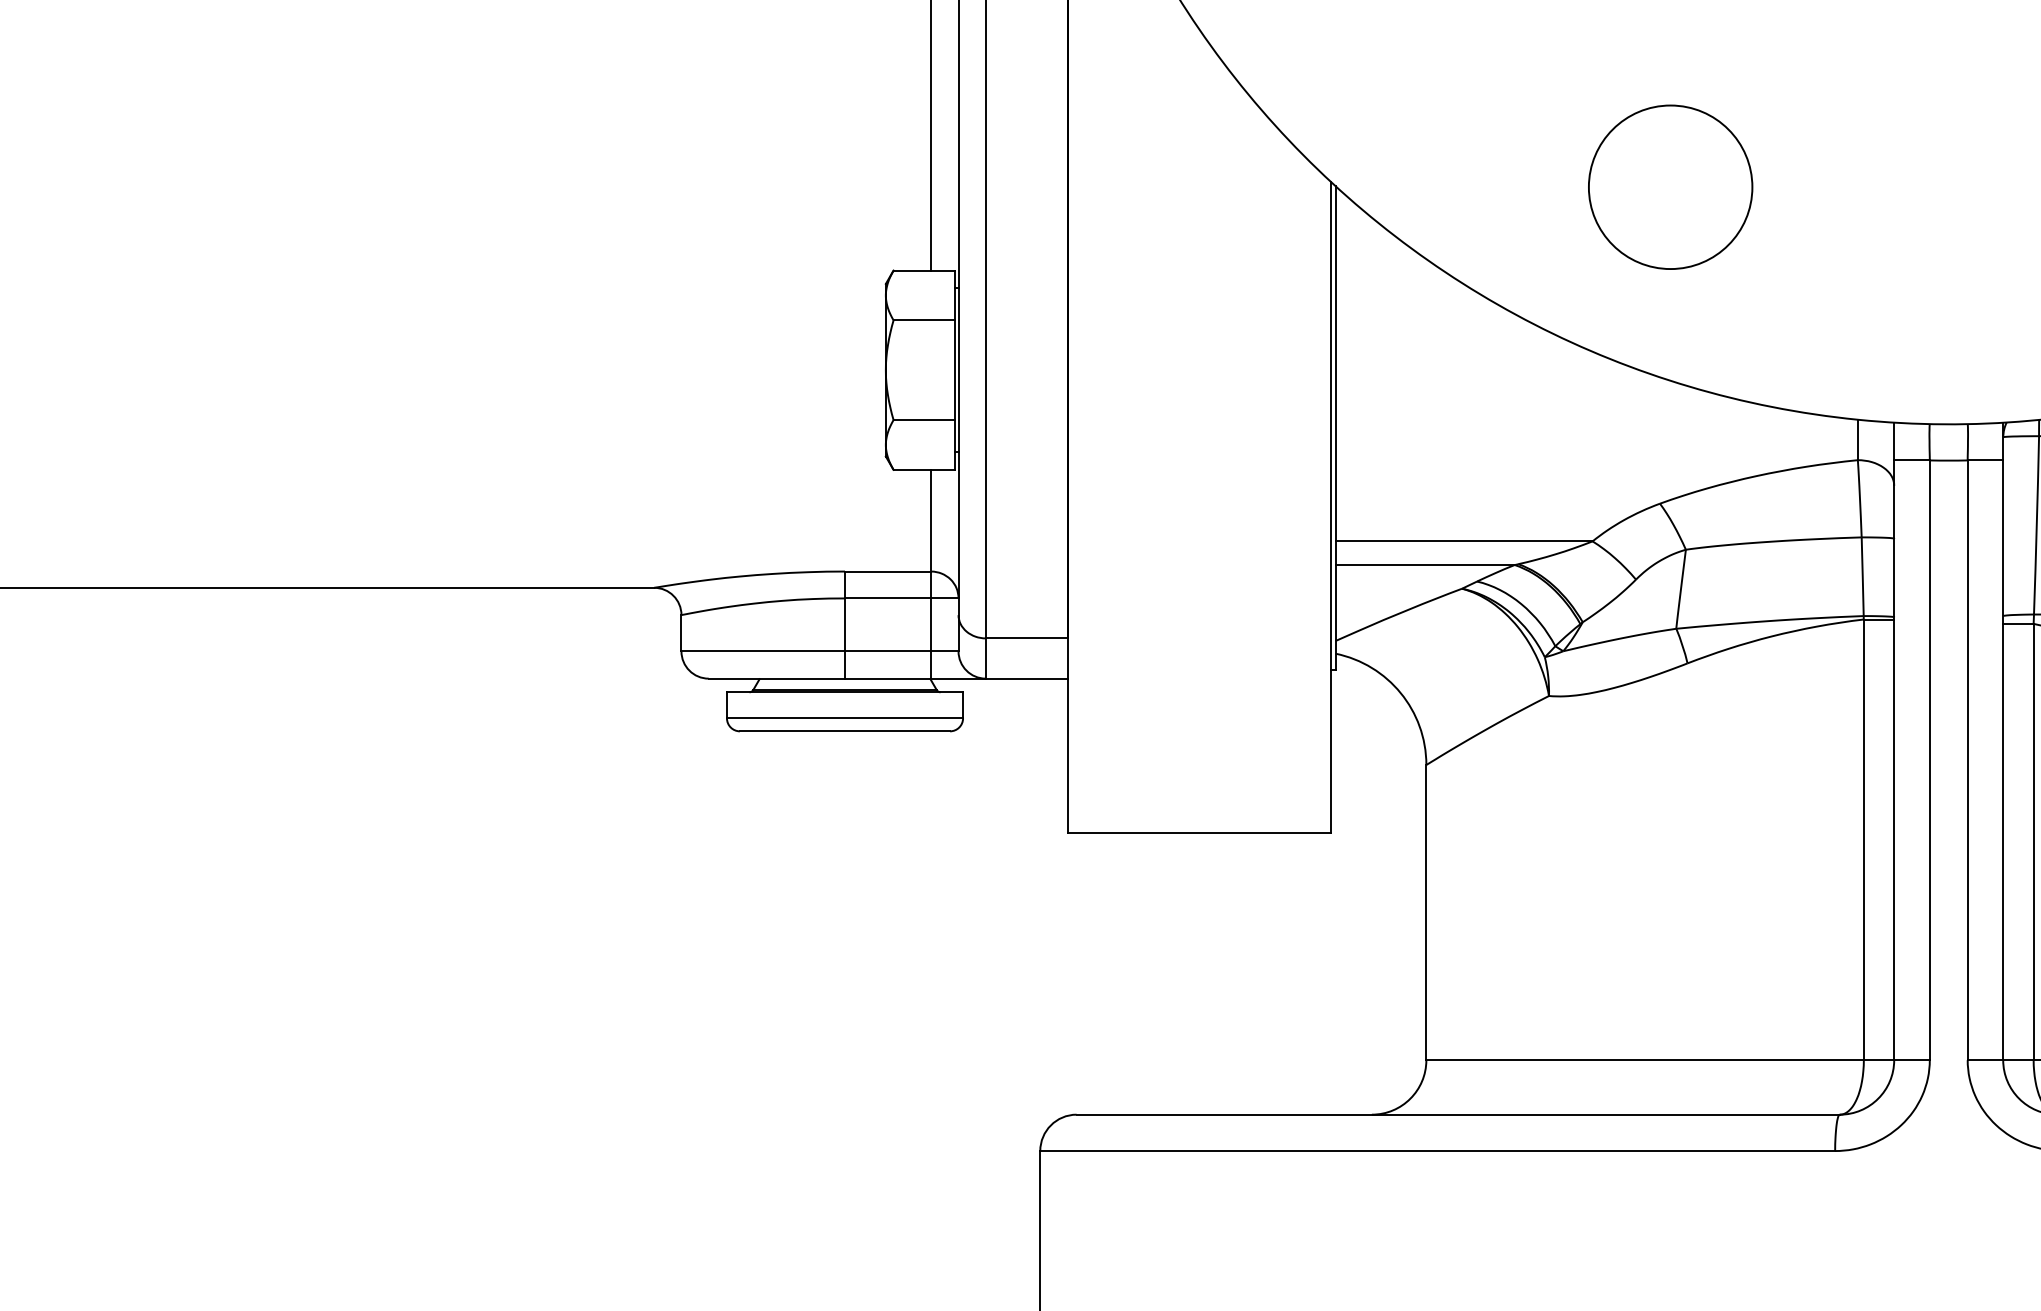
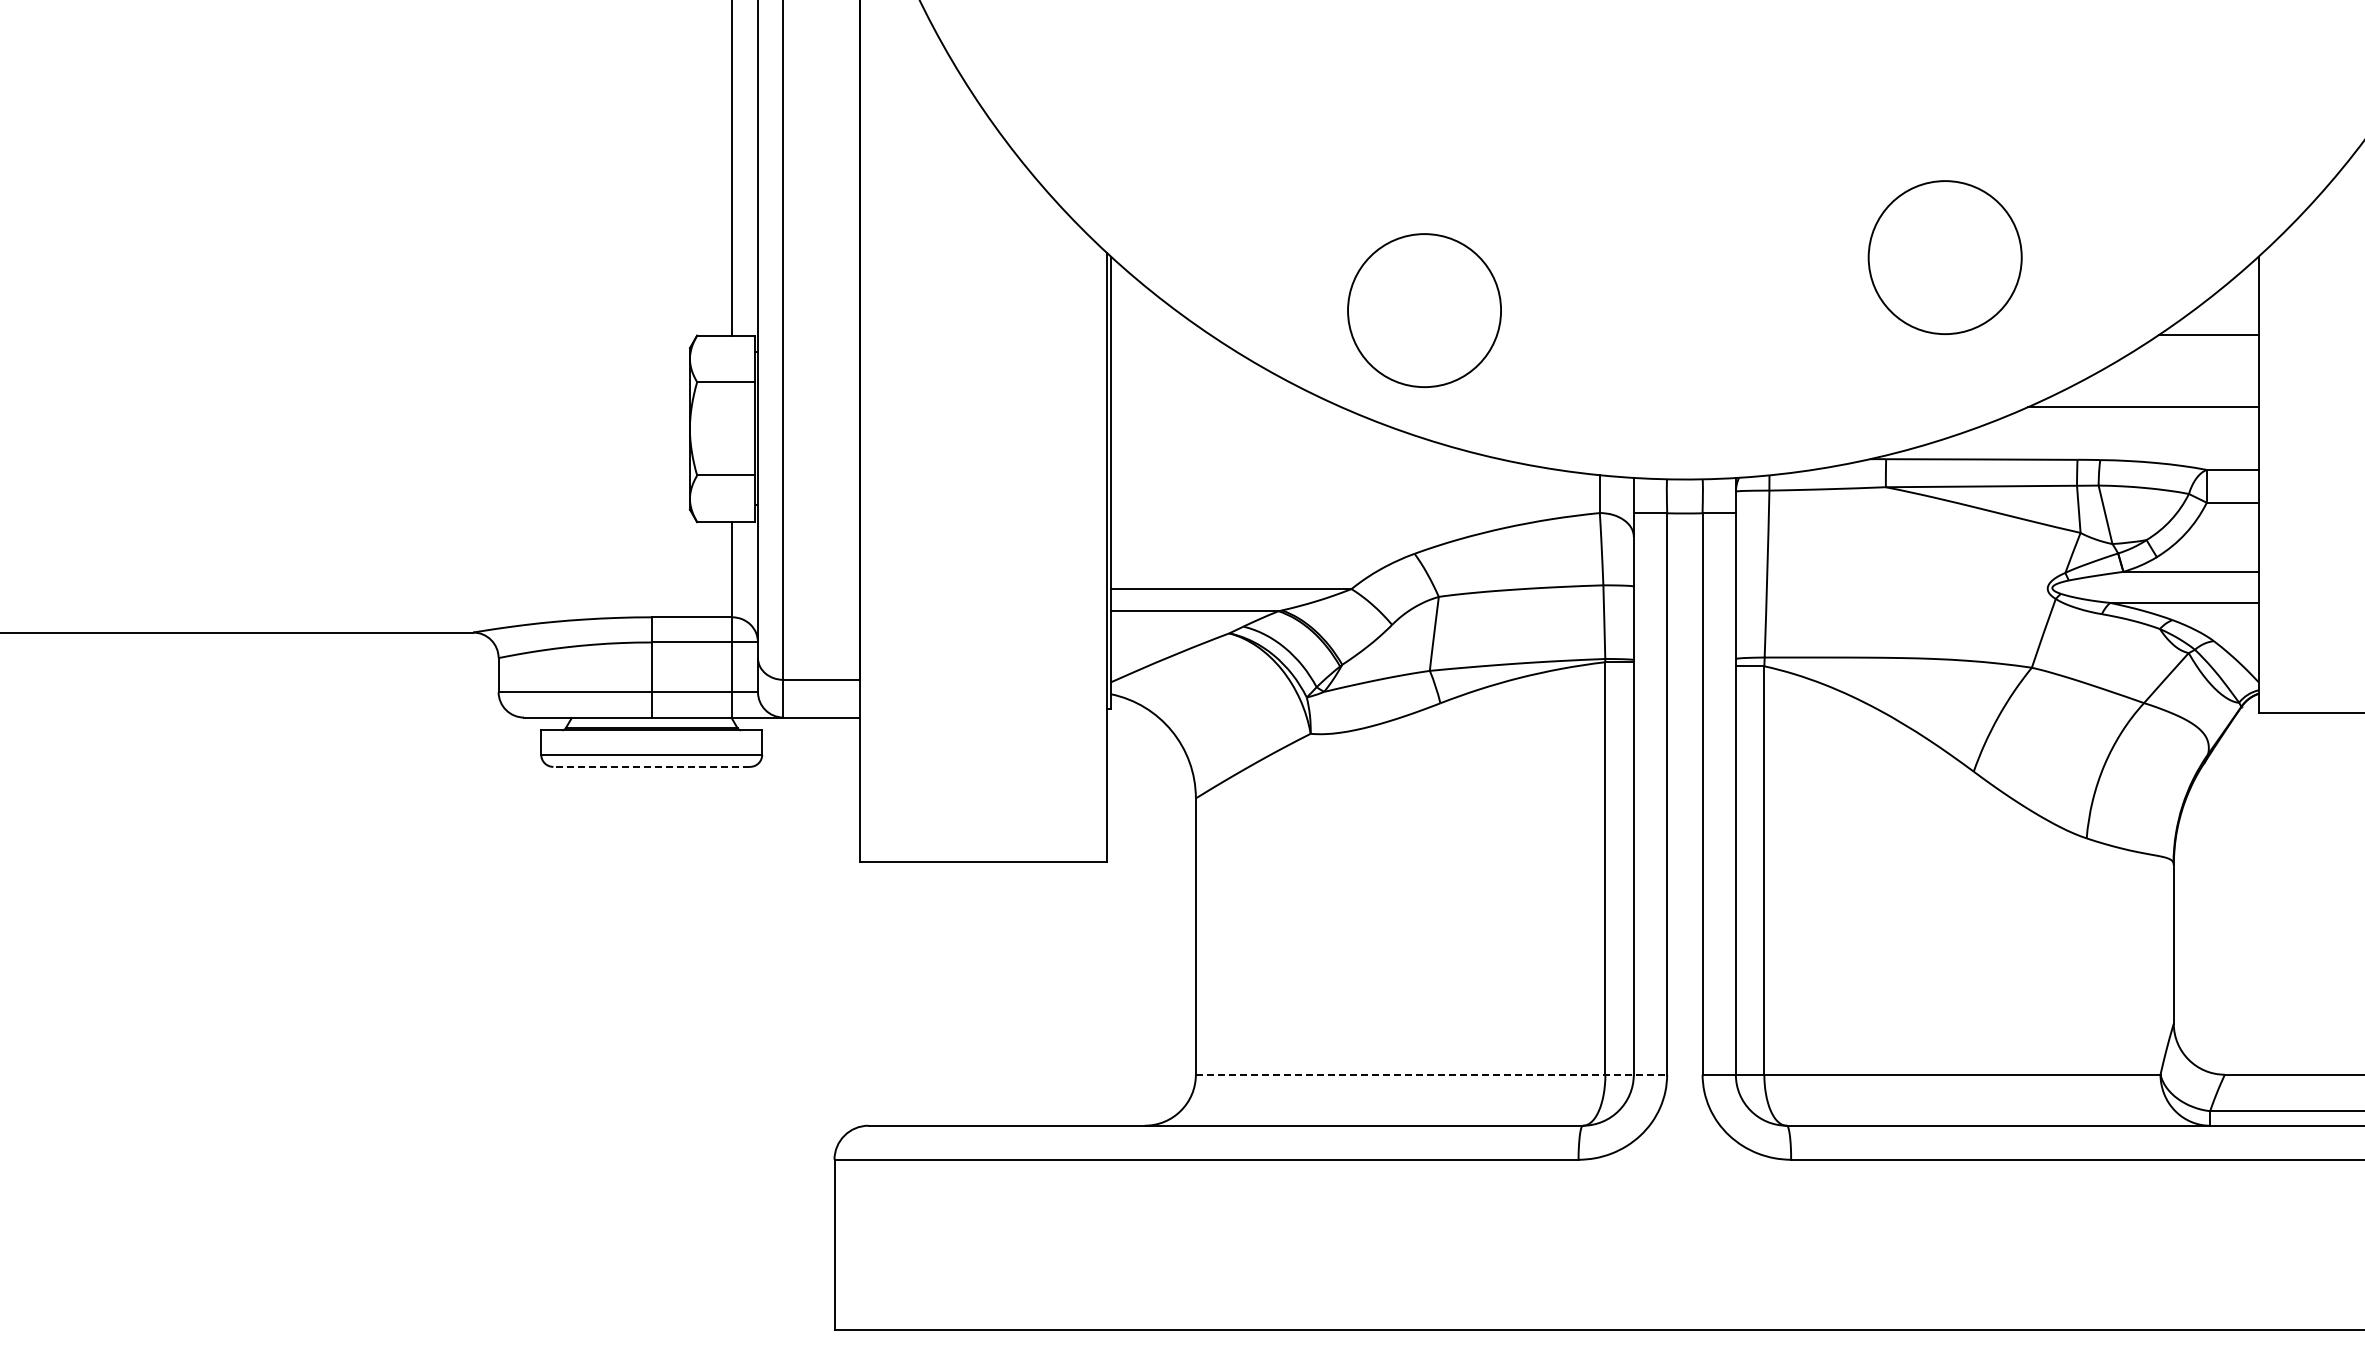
circle: (1670, 187) -> (1424, 310), moved
line: (844, 730) -> (651, 766), solid -> dashed
line: (1678, 1059) -> (1431, 1074), solid -> dashed

